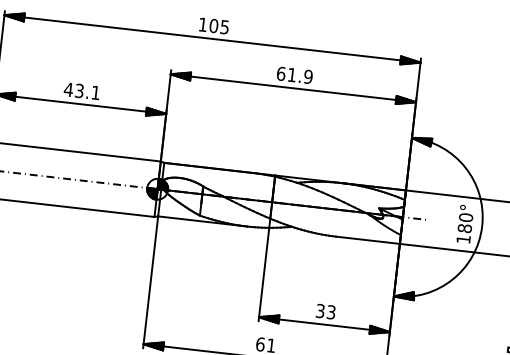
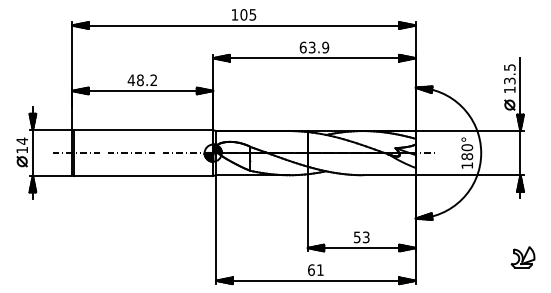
text: (291, 74) -> (311, 47), 61.9 -> 63.9
text: (88, 92) -> (147, 80), 43.1 -> 48.2
text: (320, 310) -> (357, 236), 33 -> 53

